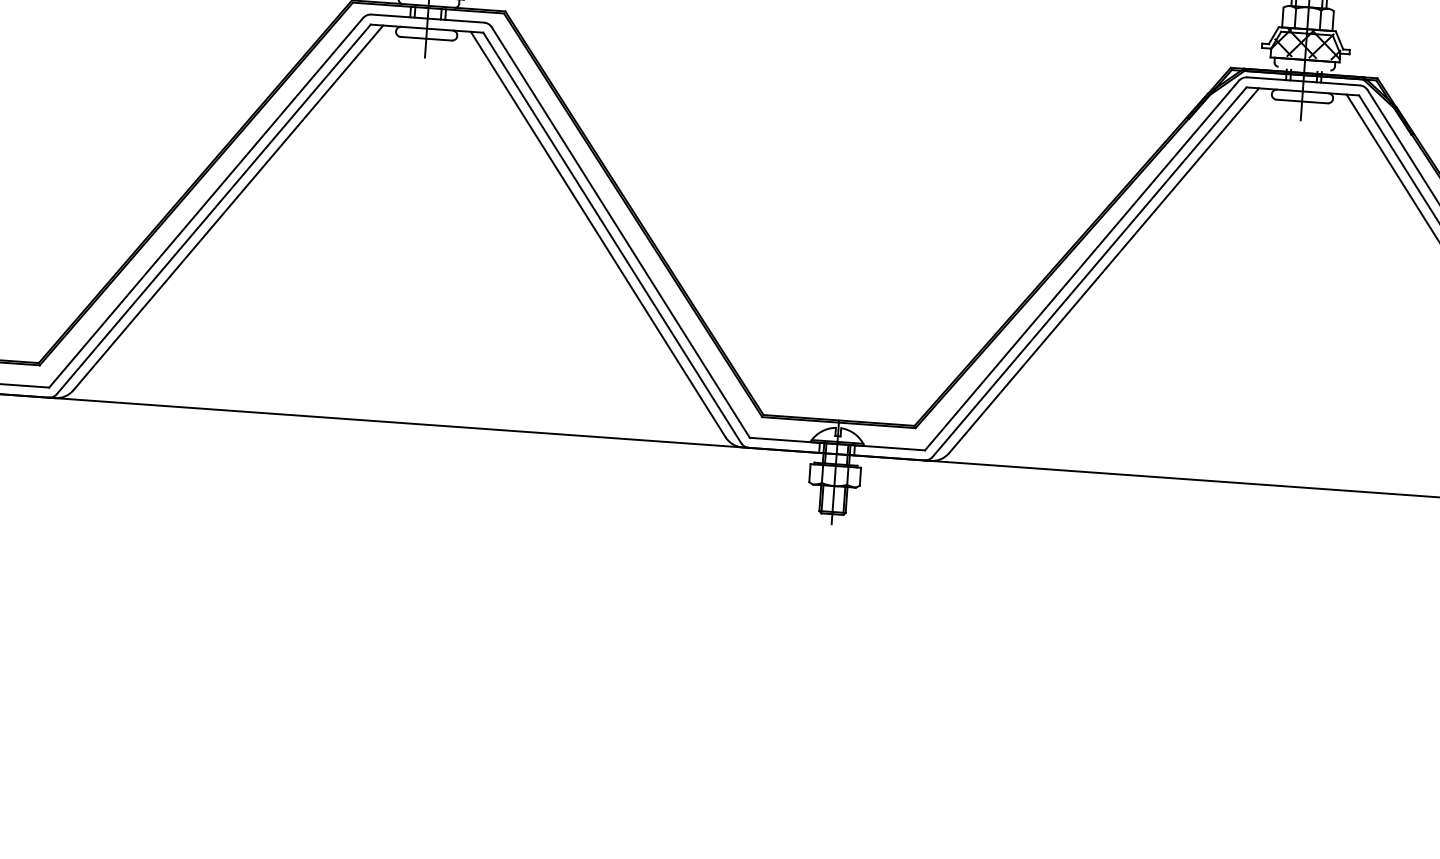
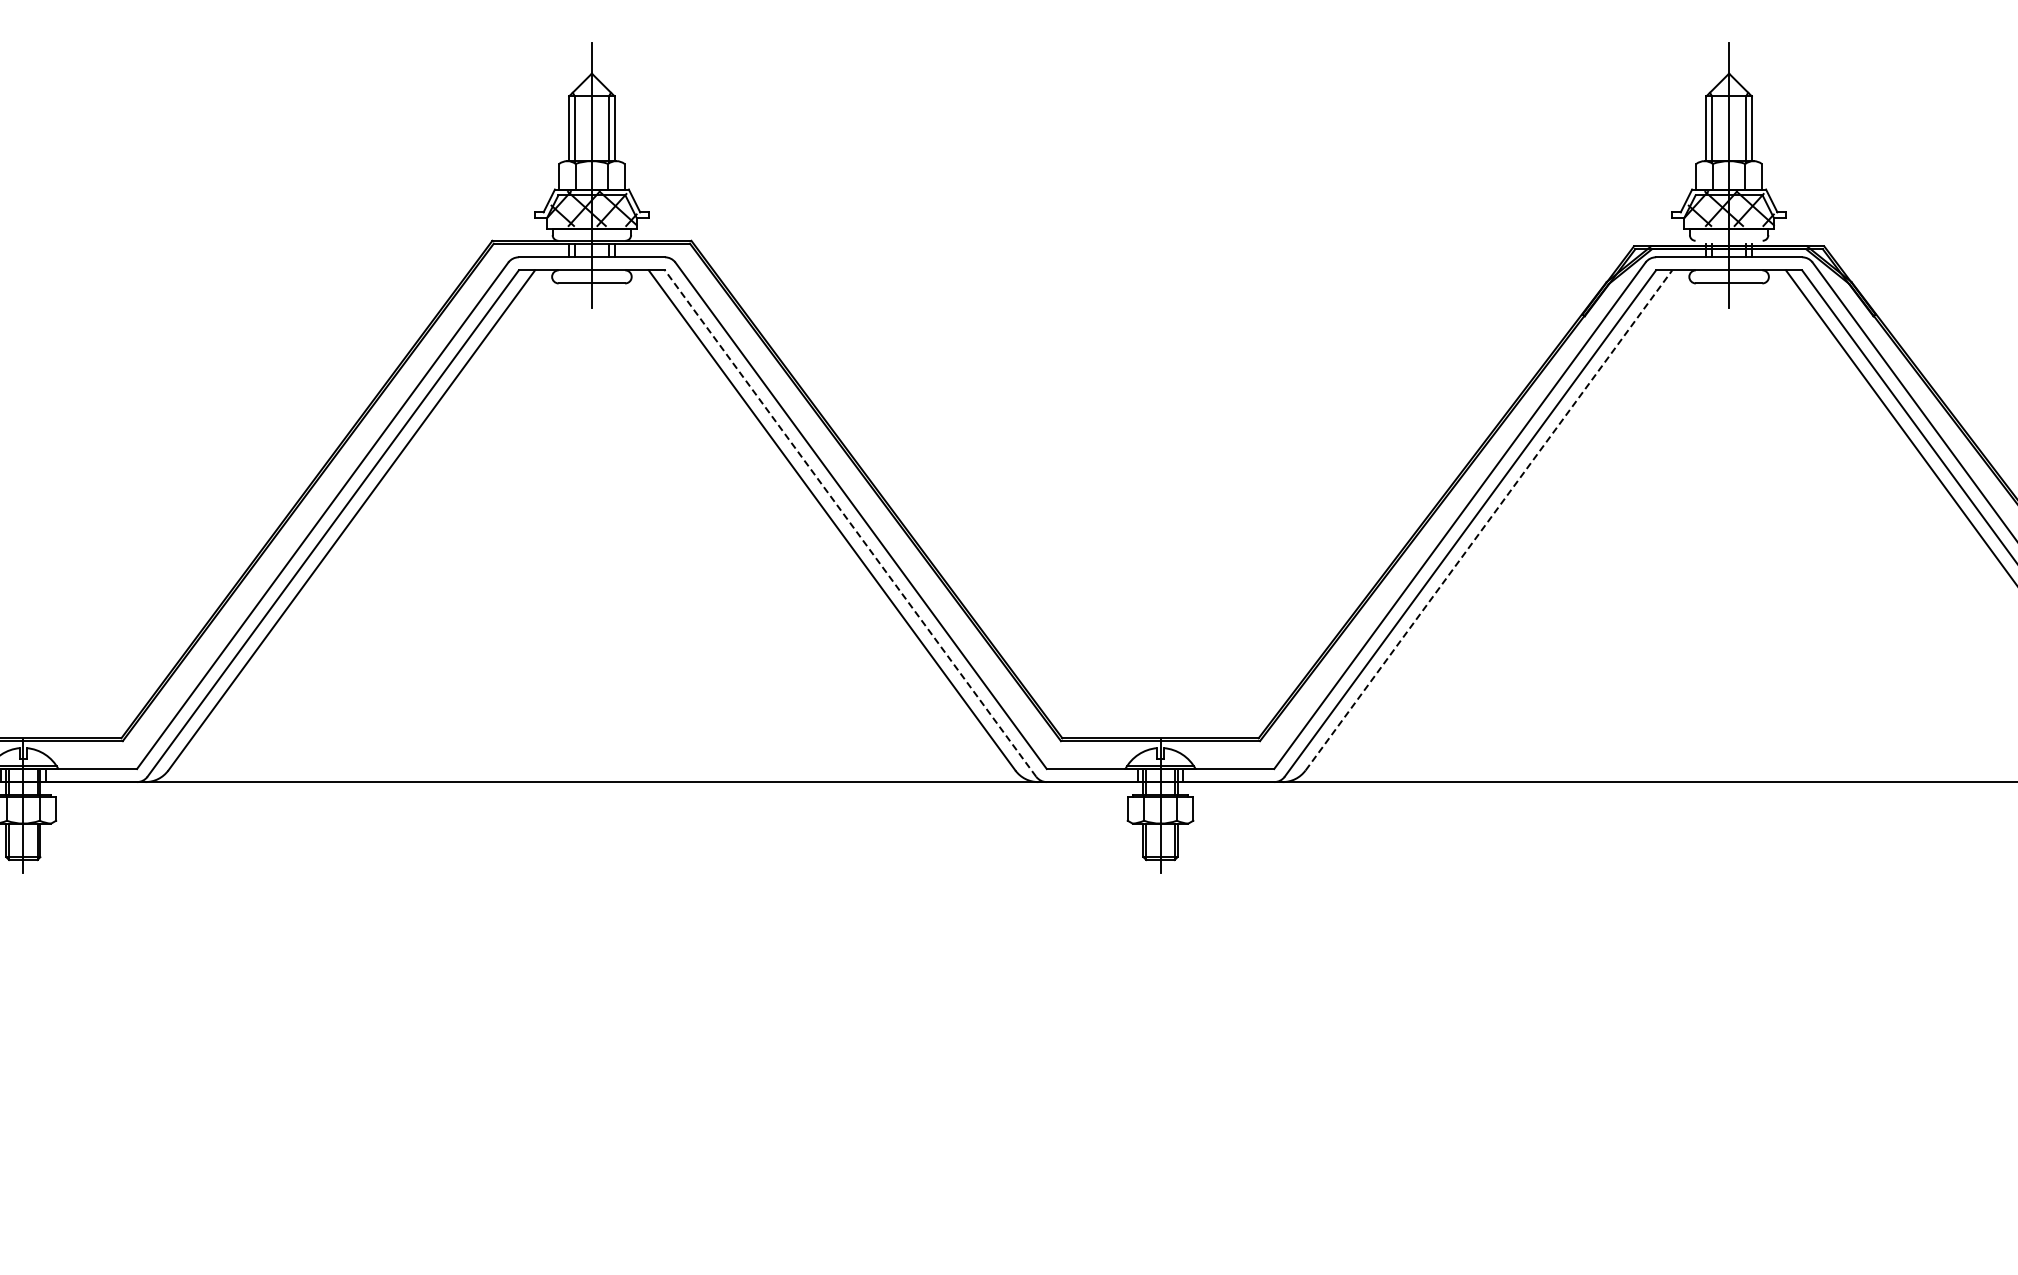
line: (612, 237) -> (850, 523), solid -> dashed
line: (1104, 270) -> (1489, 520), solid -> dashed

